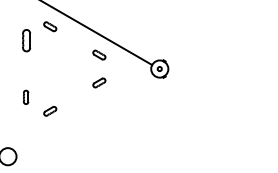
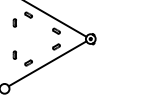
part: (25, 39) -> (14, 22), size x0.62
line: (83, 112) -> (47, 63), added

